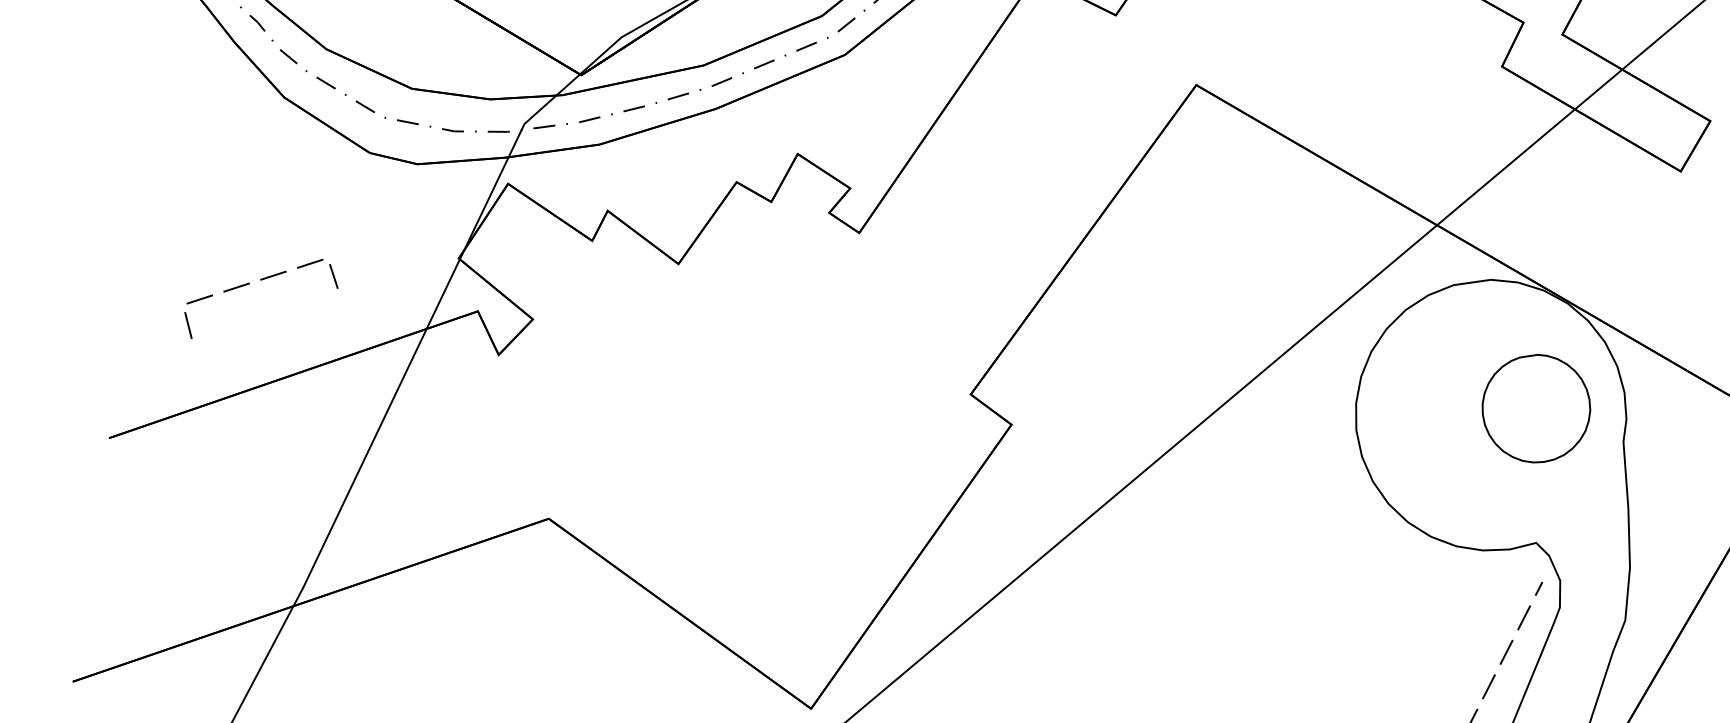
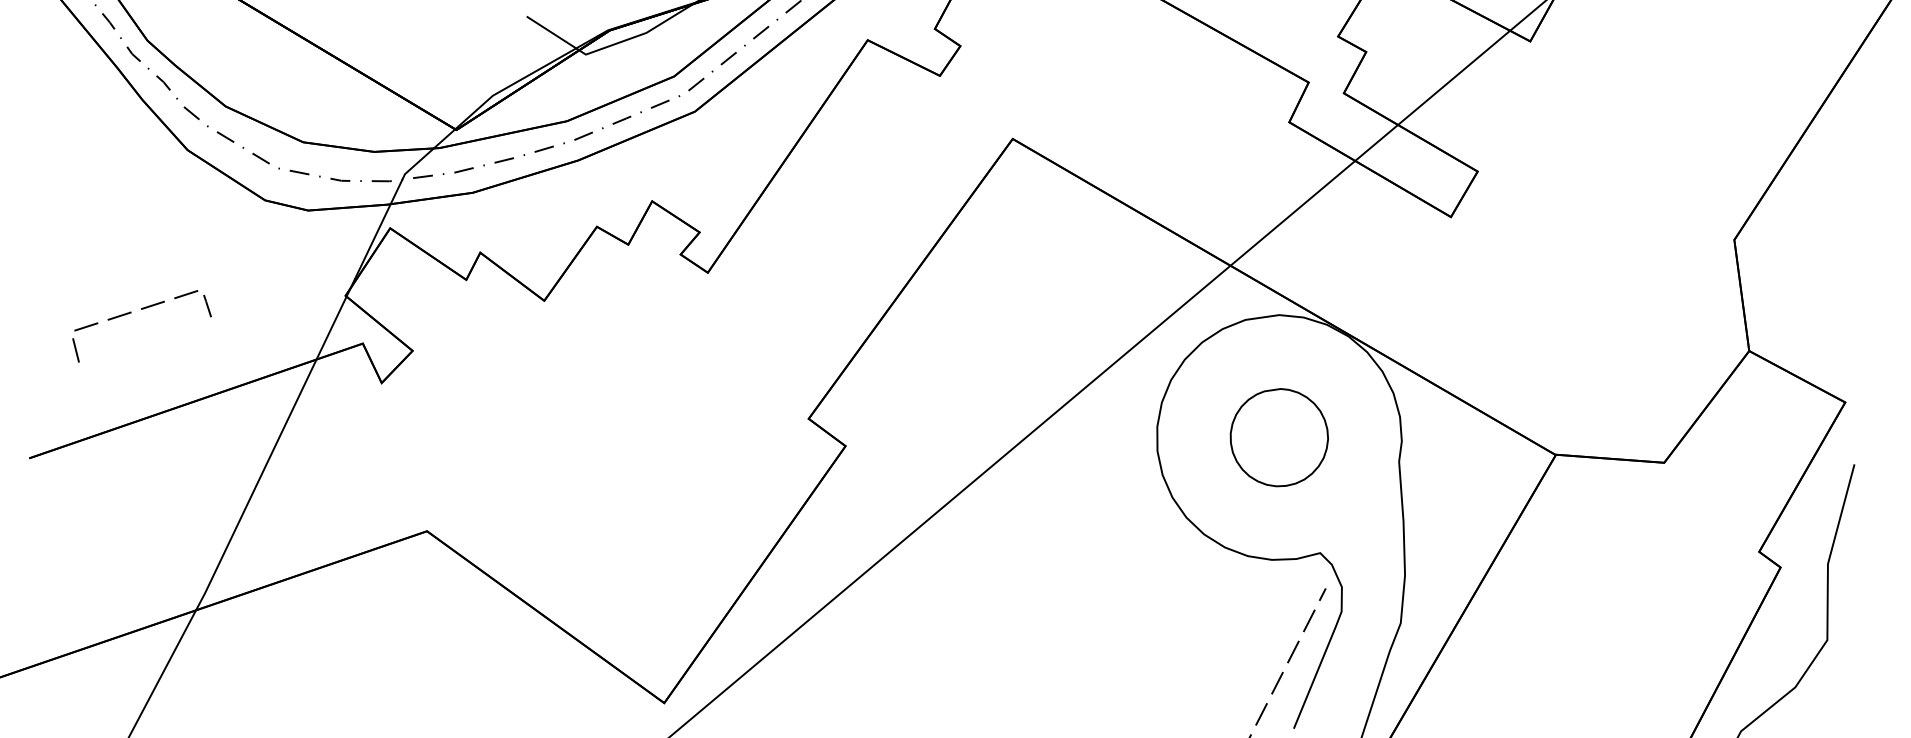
line: (249, 284) -> (131, 313), moved
part: (1535, 408) -> (1278, 437), moved

